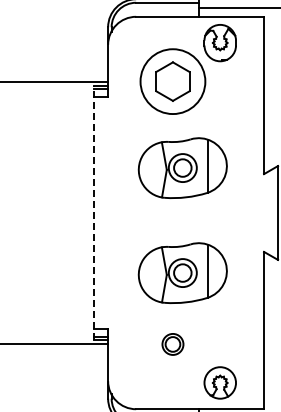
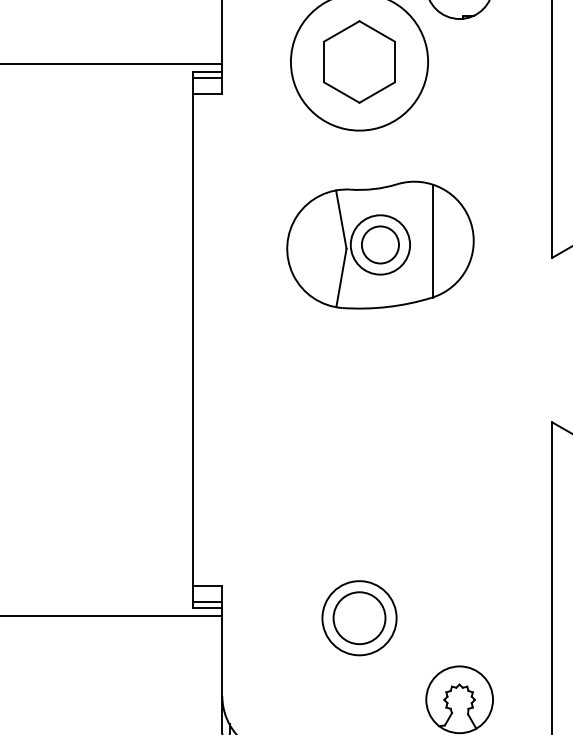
line: (94, 213) -> (193, 341), dashed -> solid
part: (182, 272) -> (379, 466), removed
part: (172, 344) -> (358, 618), size x1.67

